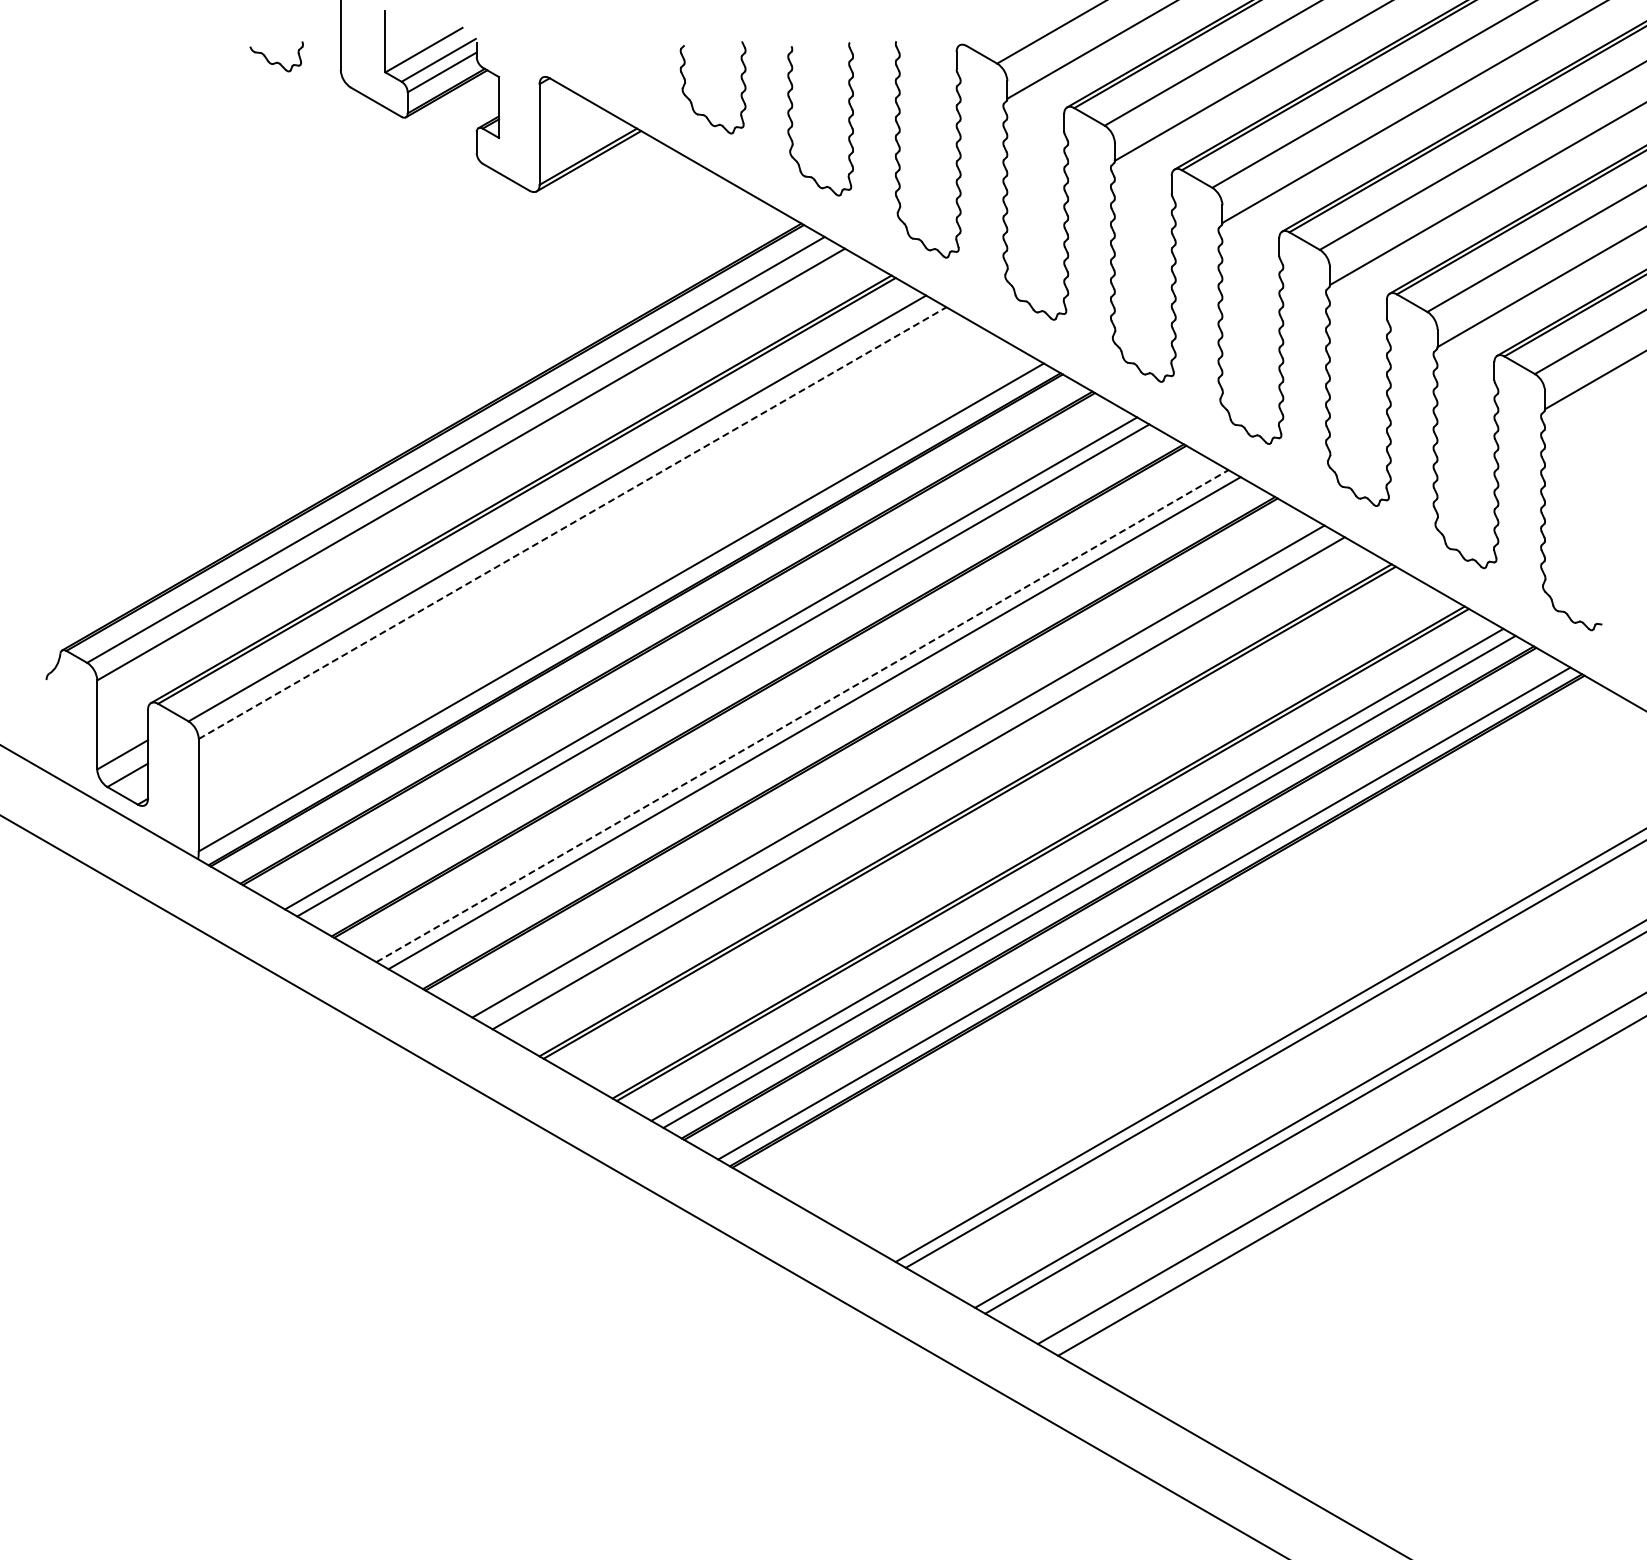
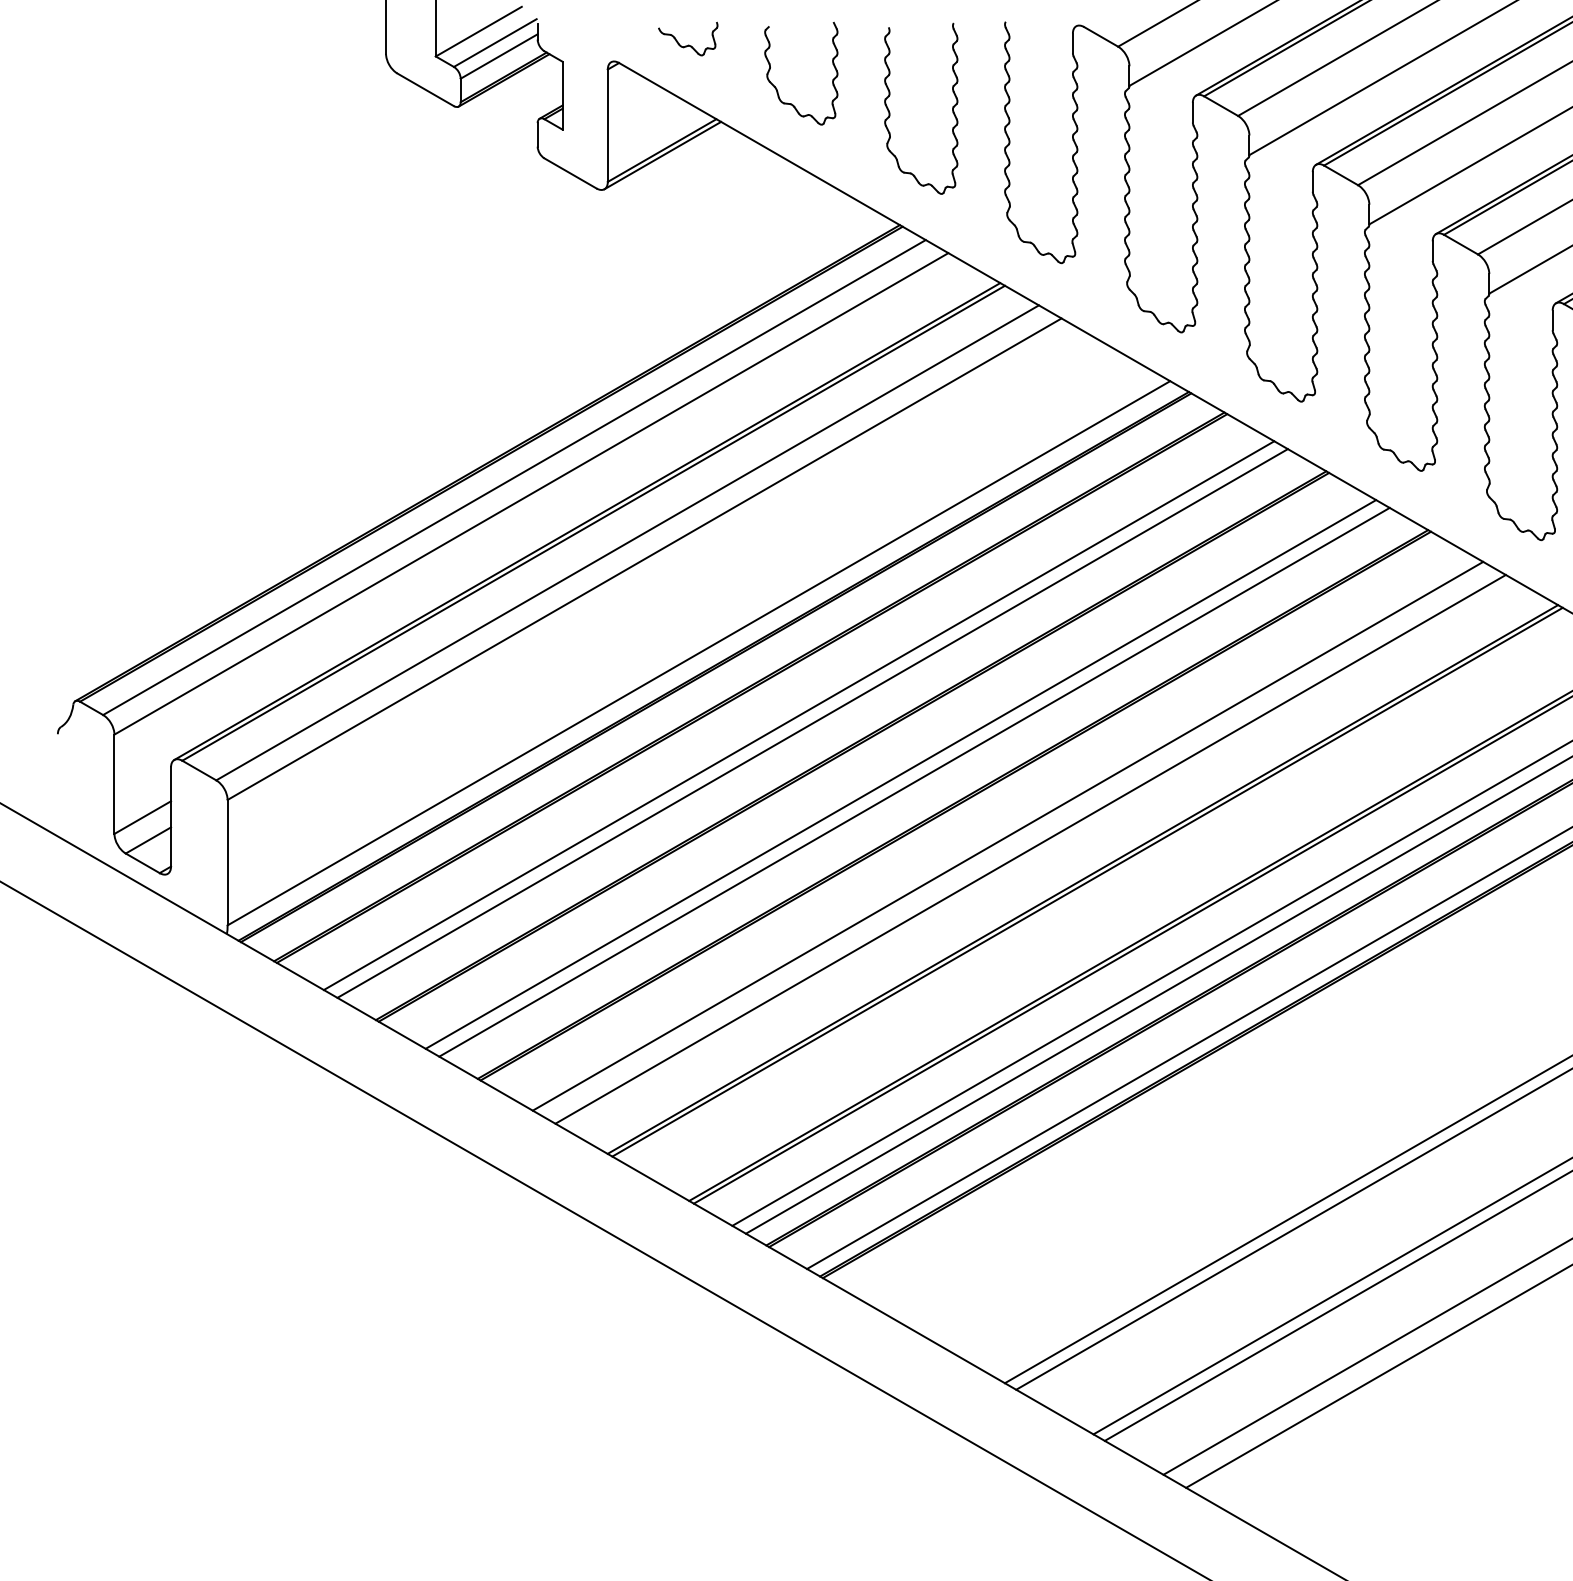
part: (276, 56) -> (687, 38), moved
line: (572, 523) -> (644, 559), dashed -> solid
line: (802, 715) -> (900, 773), dashed -> solid

